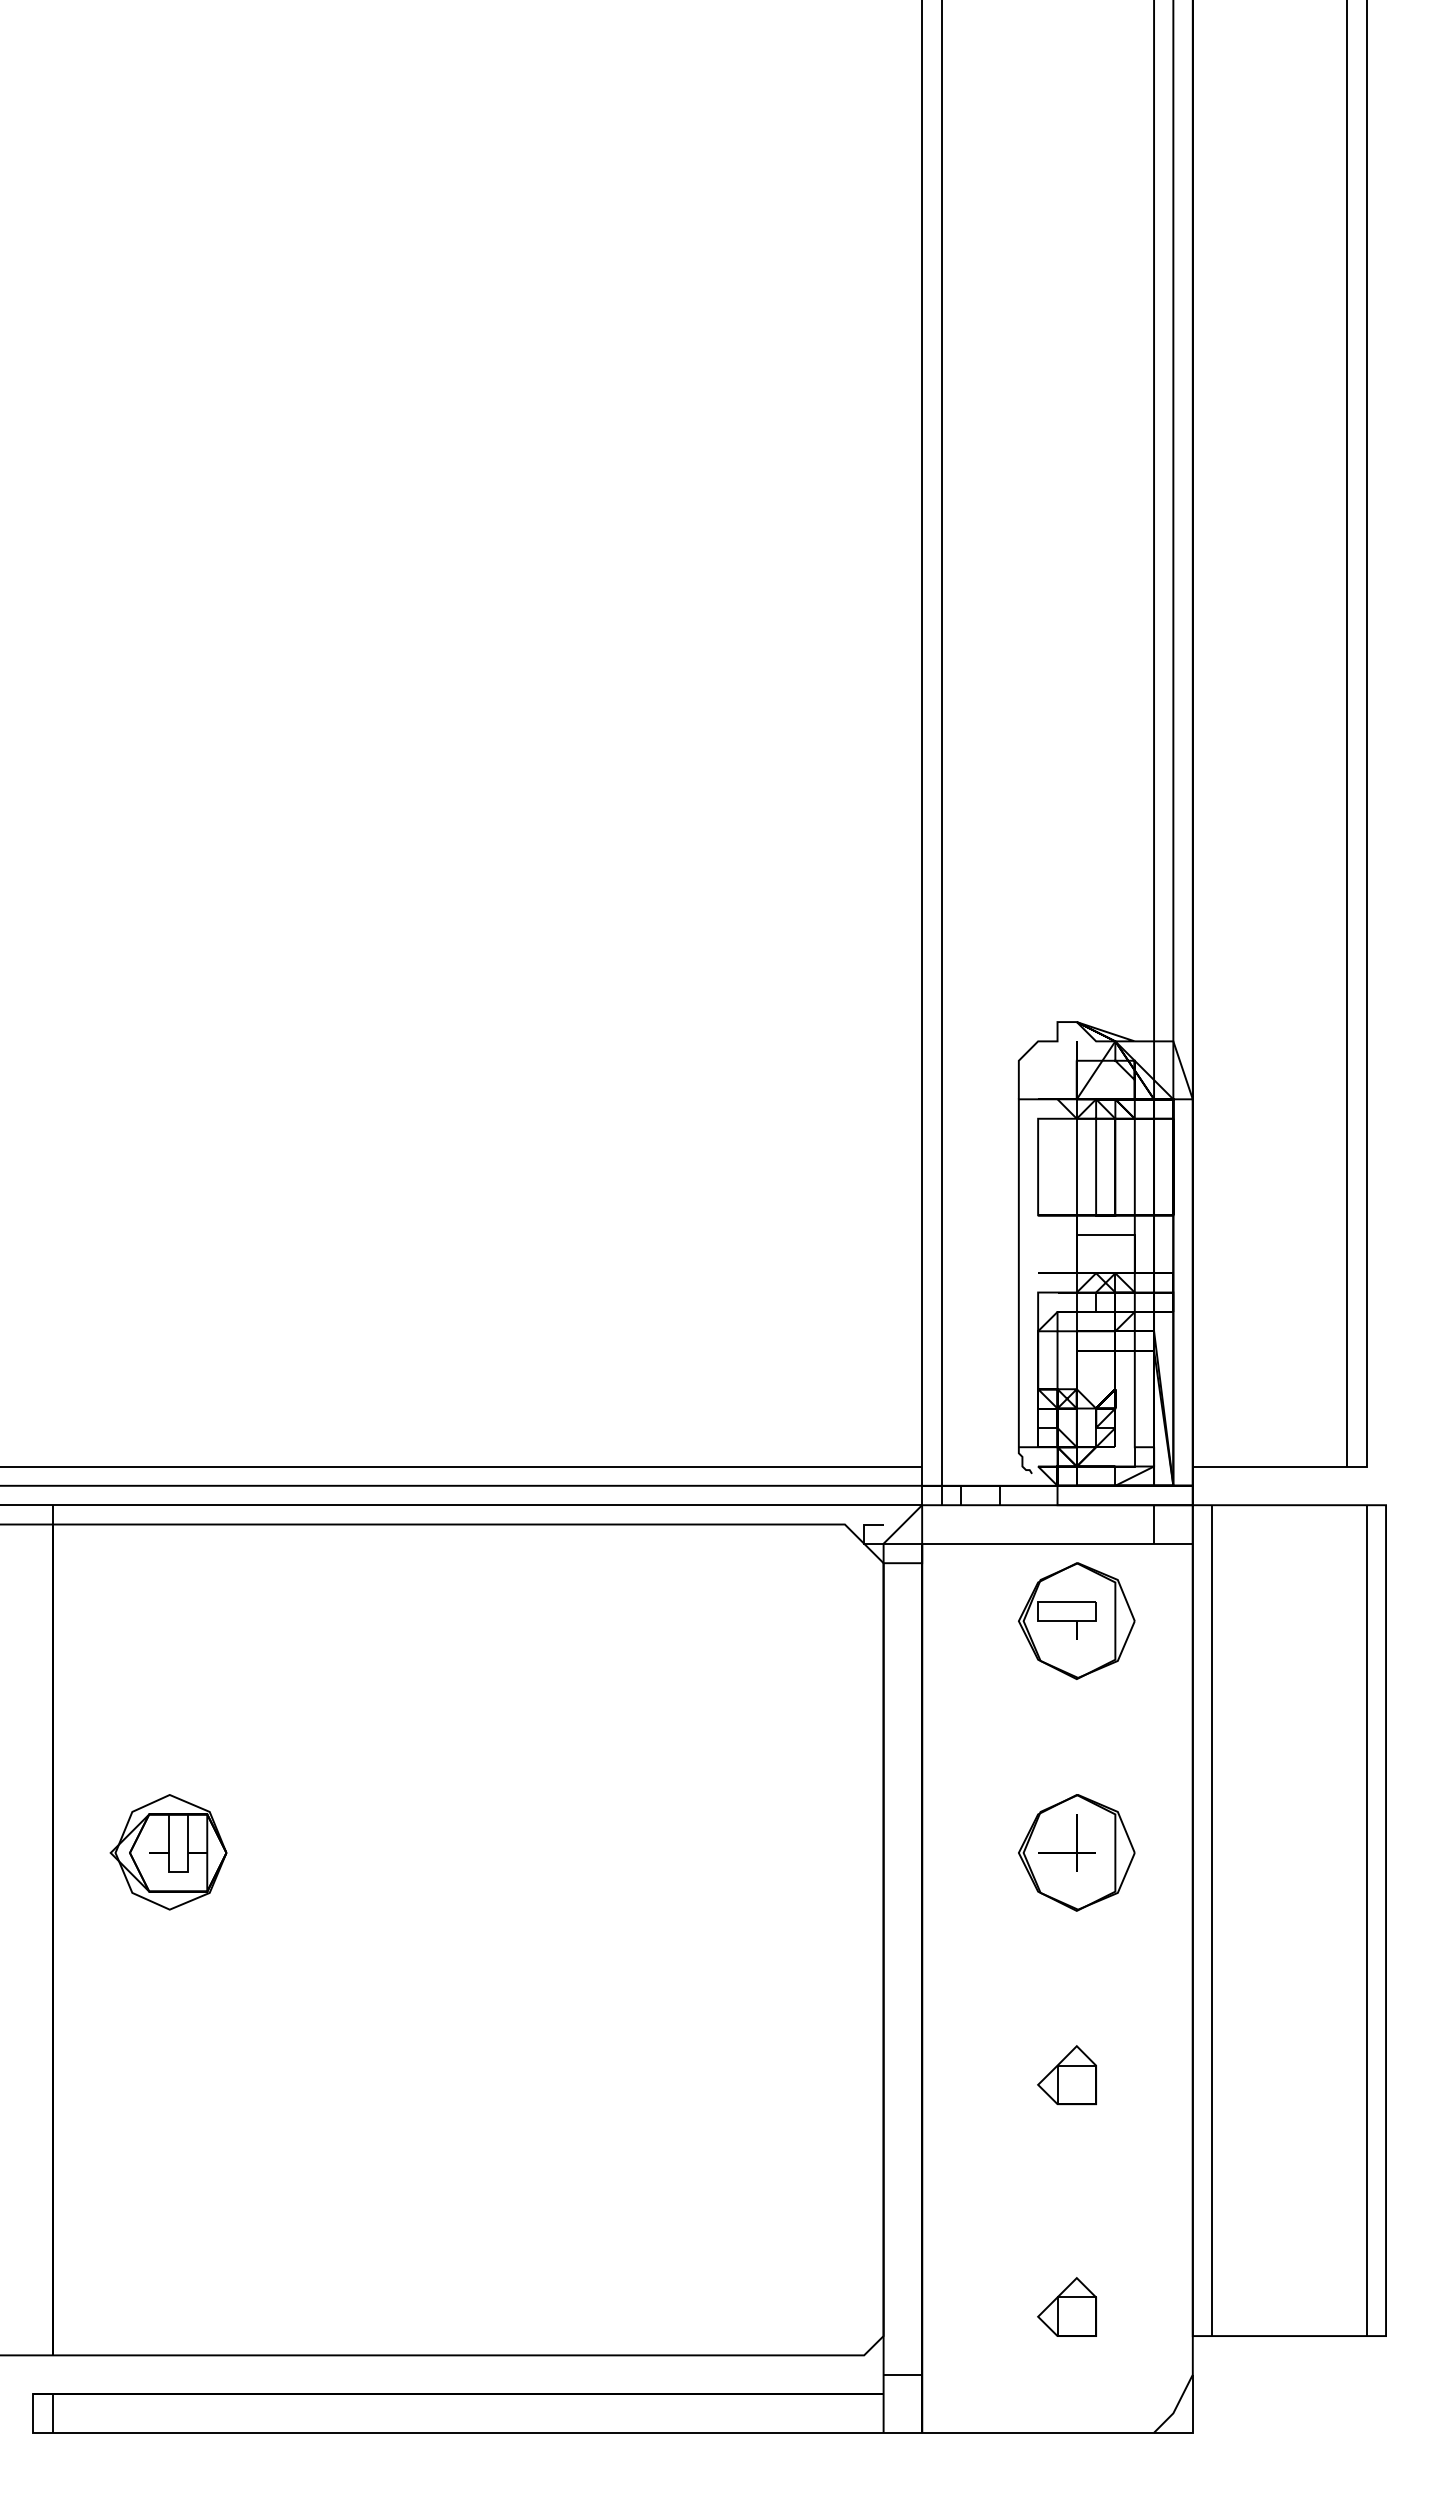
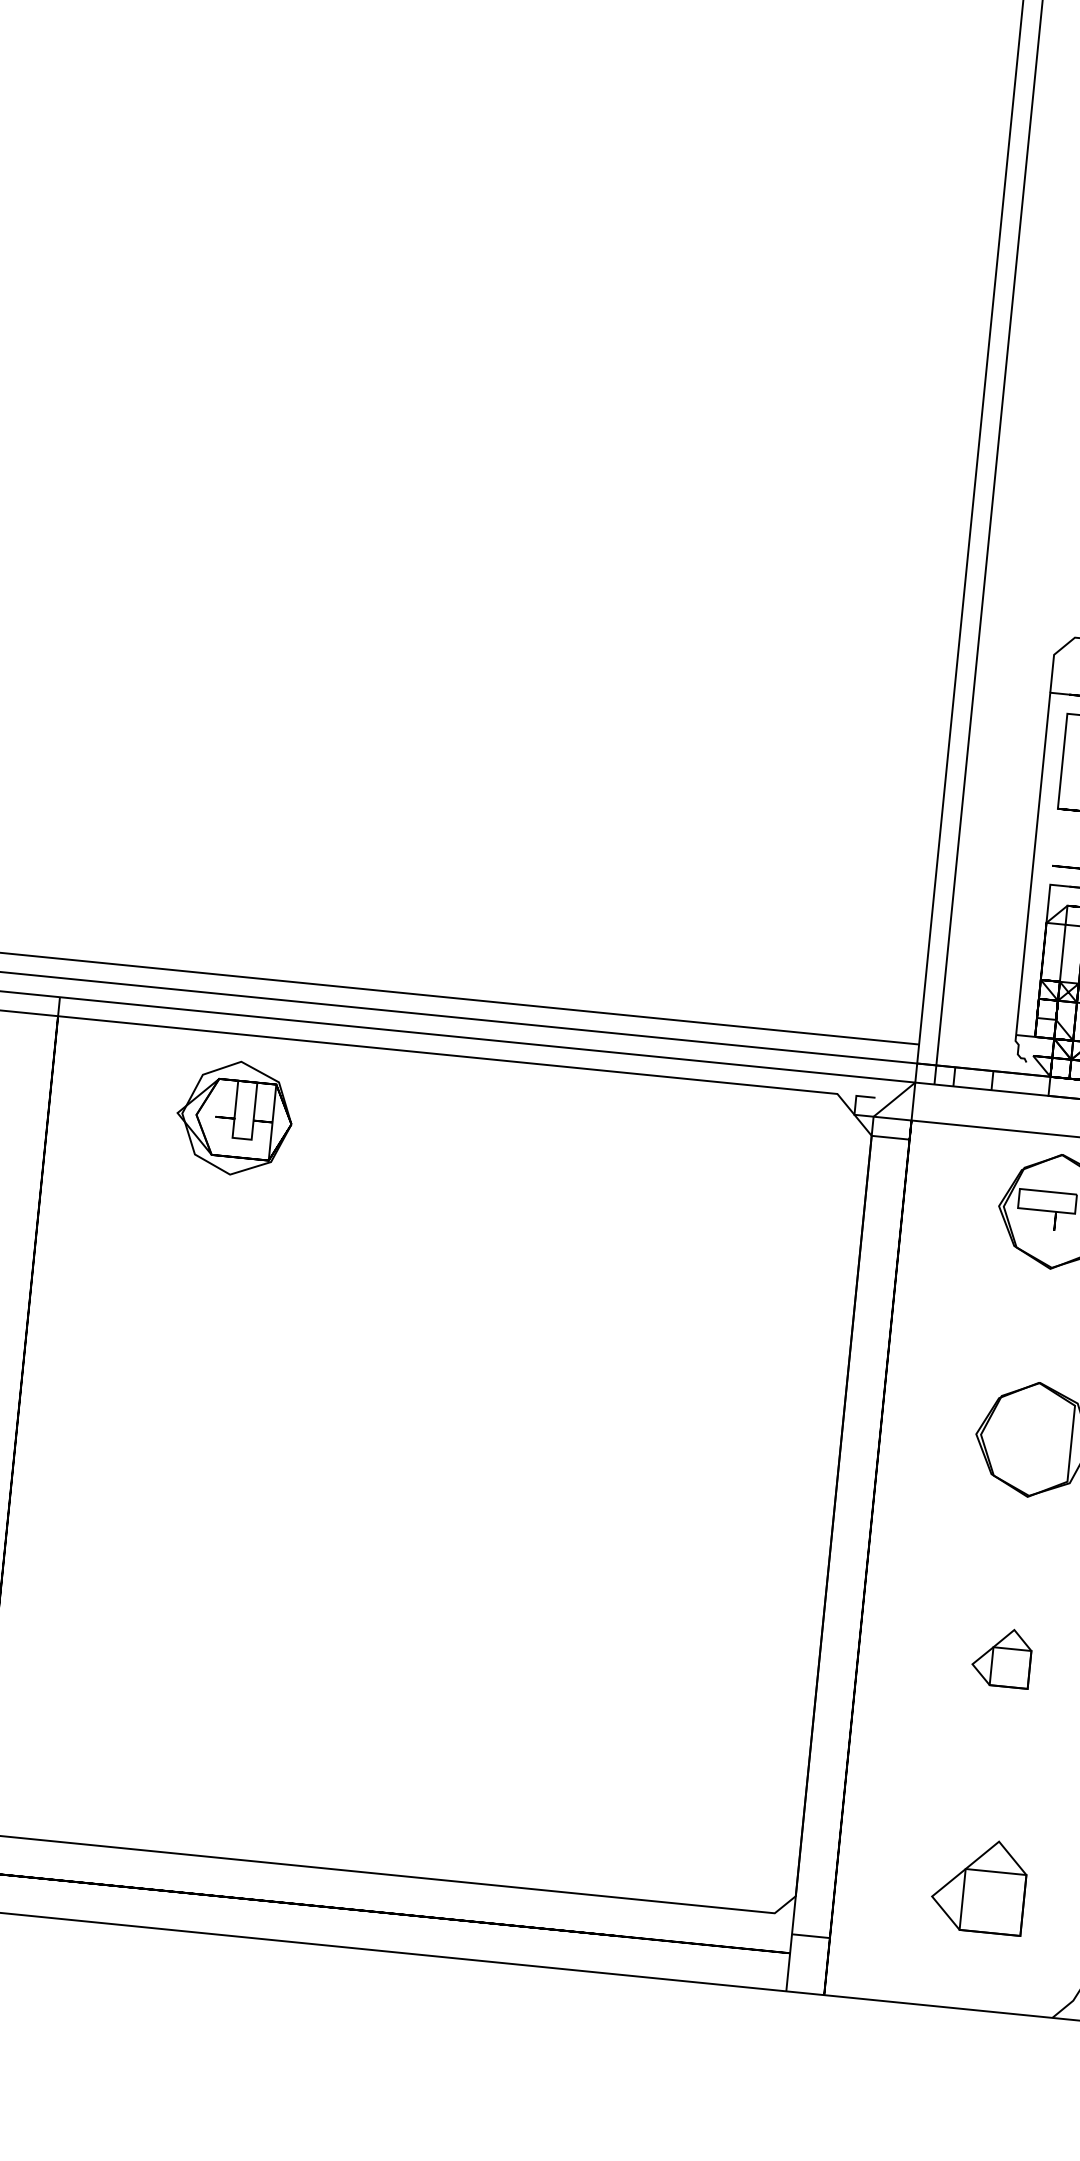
part: (1076, 1842) -> (1034, 1429), removed
part: (168, 1852) -> (234, 1118), moved
part: (1066, 2306) -> (978, 1885), size x1.6

